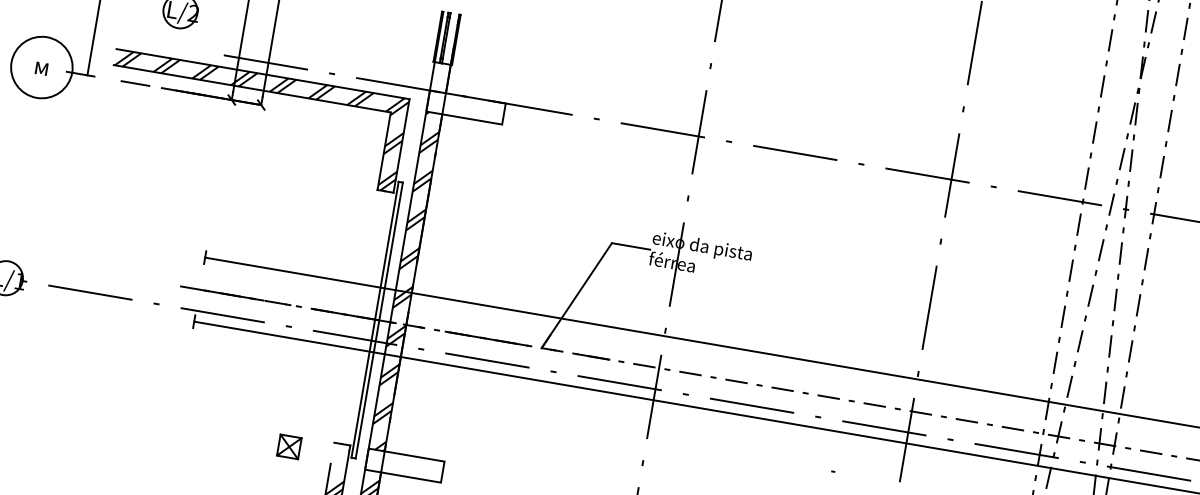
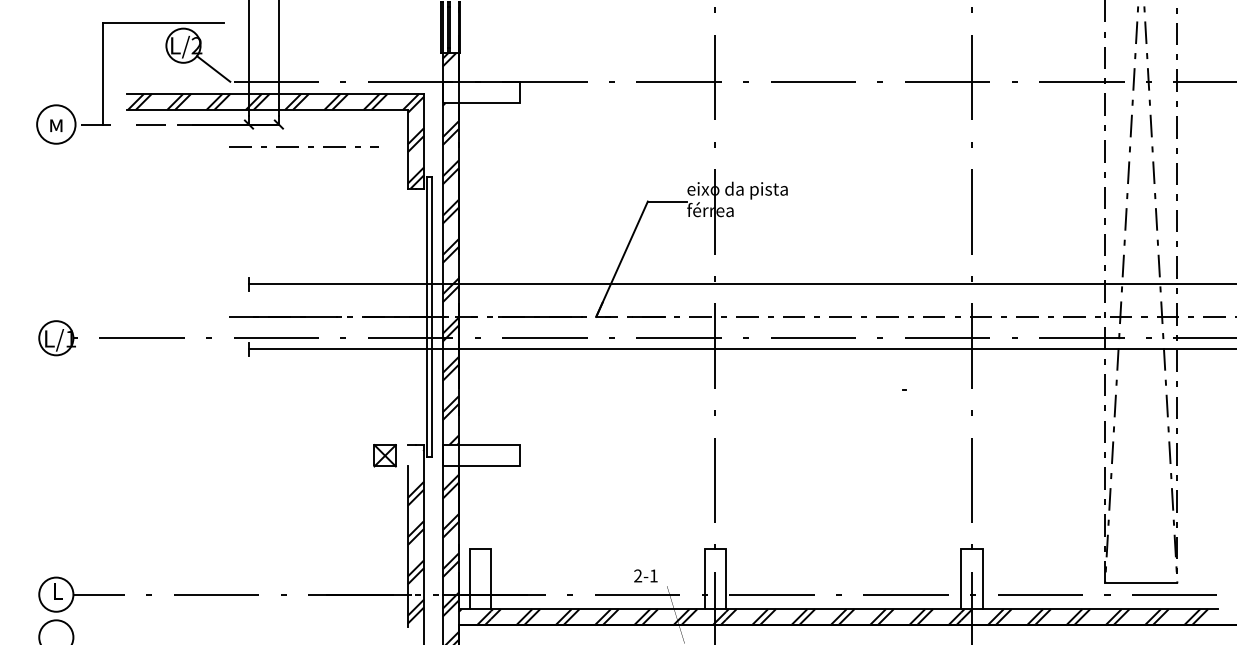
line: (206, 38) -> (213, 68), added
circle: (42, 67) -> (56, 124), size x0.62
hatch: (440, 69) -> (449, 59), added
line: (276, 130) -> (298, 146), added
part: (288, 446) -> (384, 455), moved

